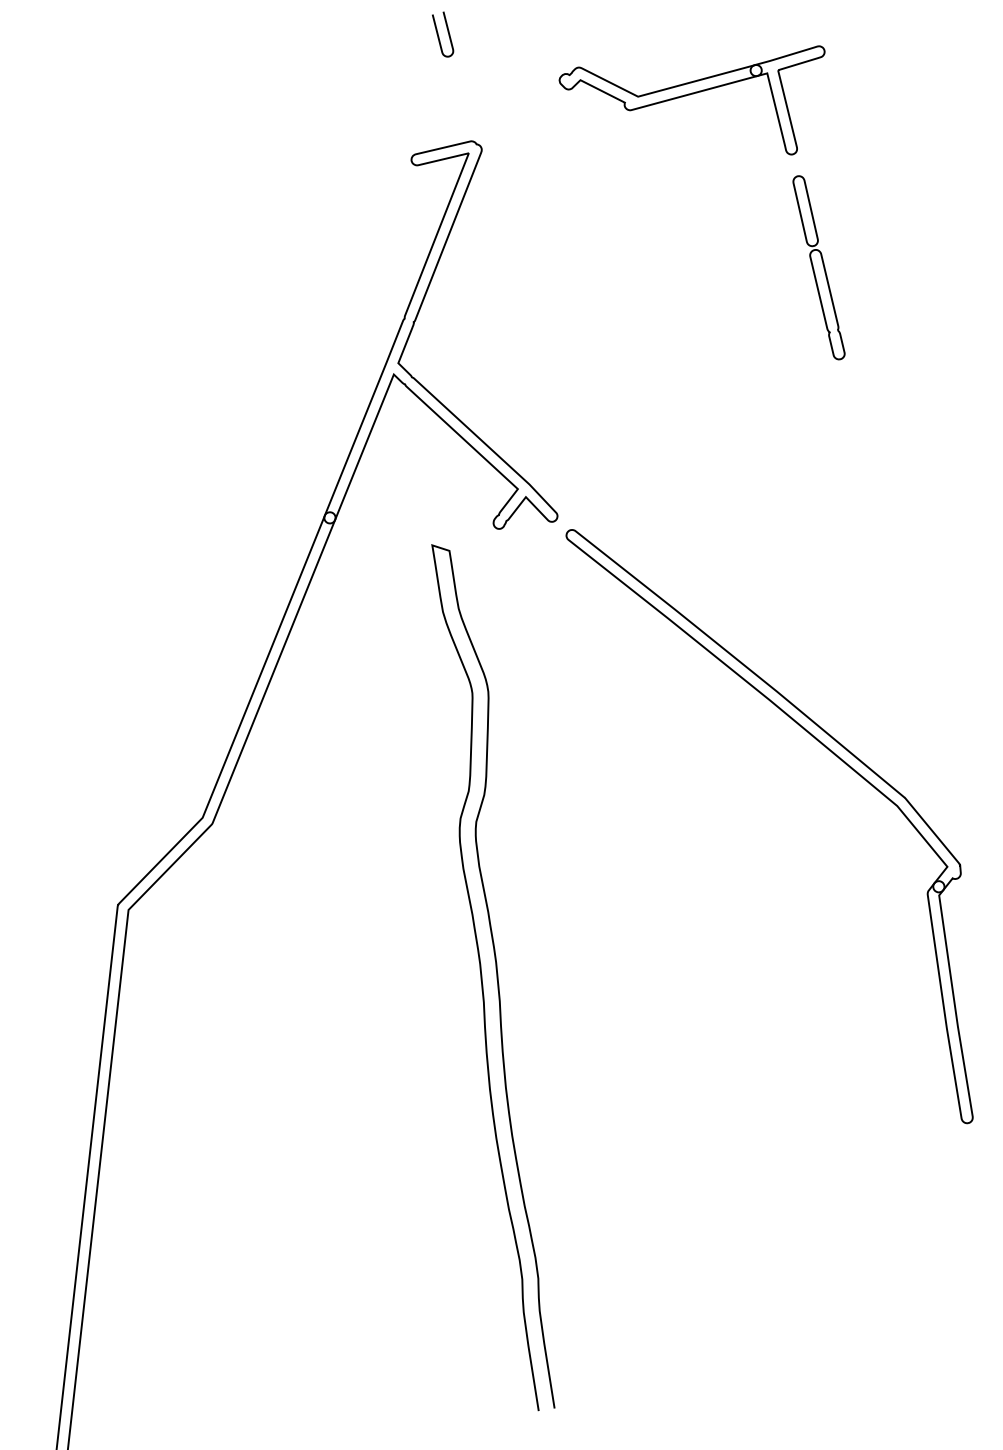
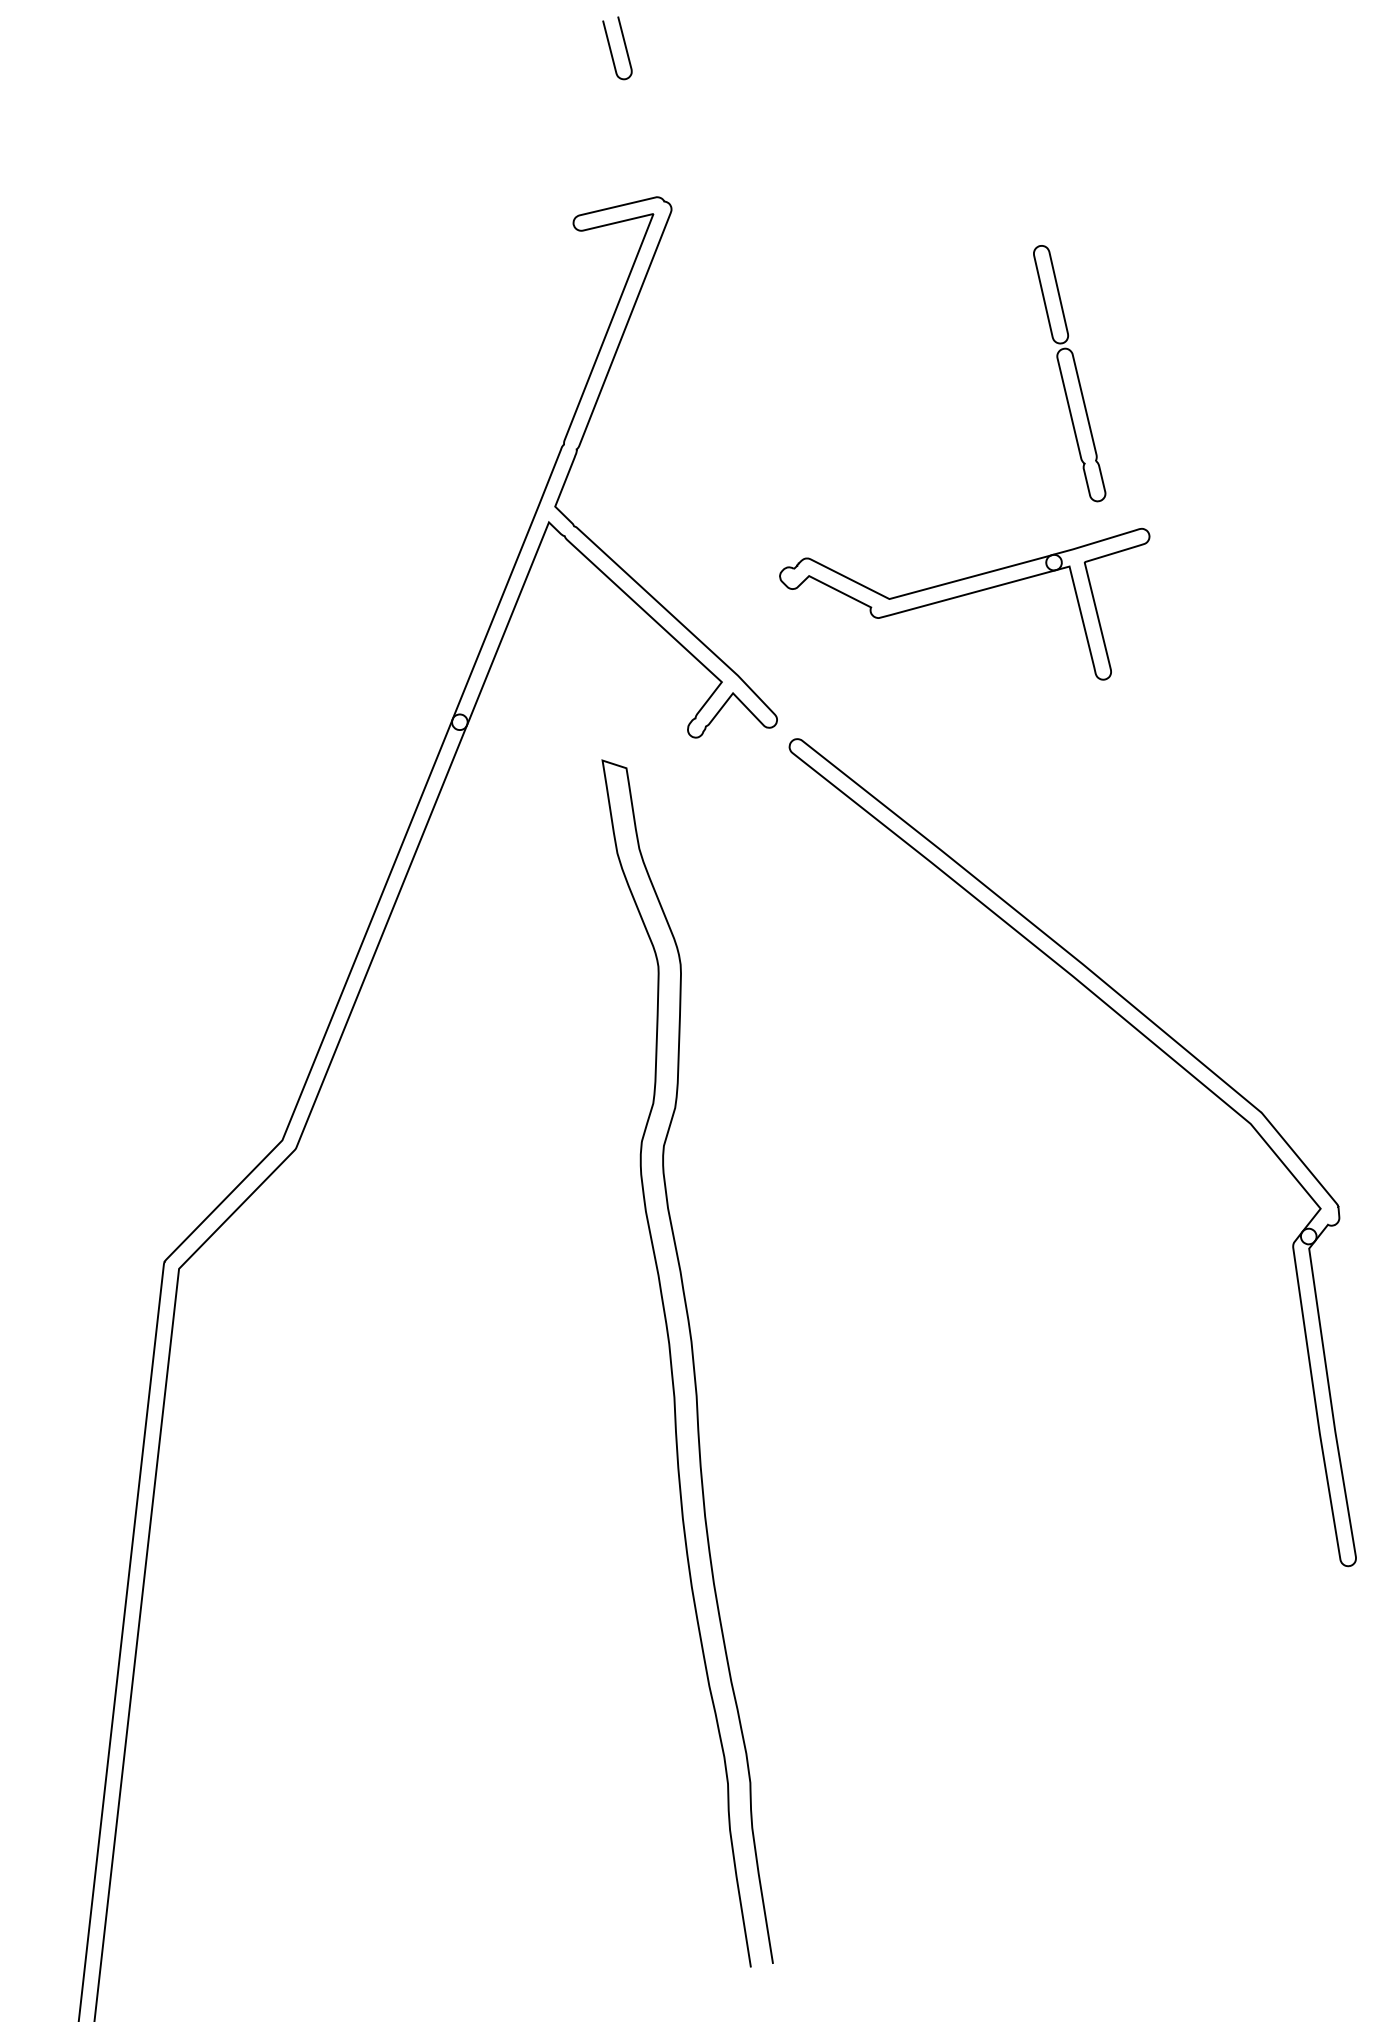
part: (691, 94) -> (963, 596), moved
part: (818, 267) -> (1069, 373), moved

